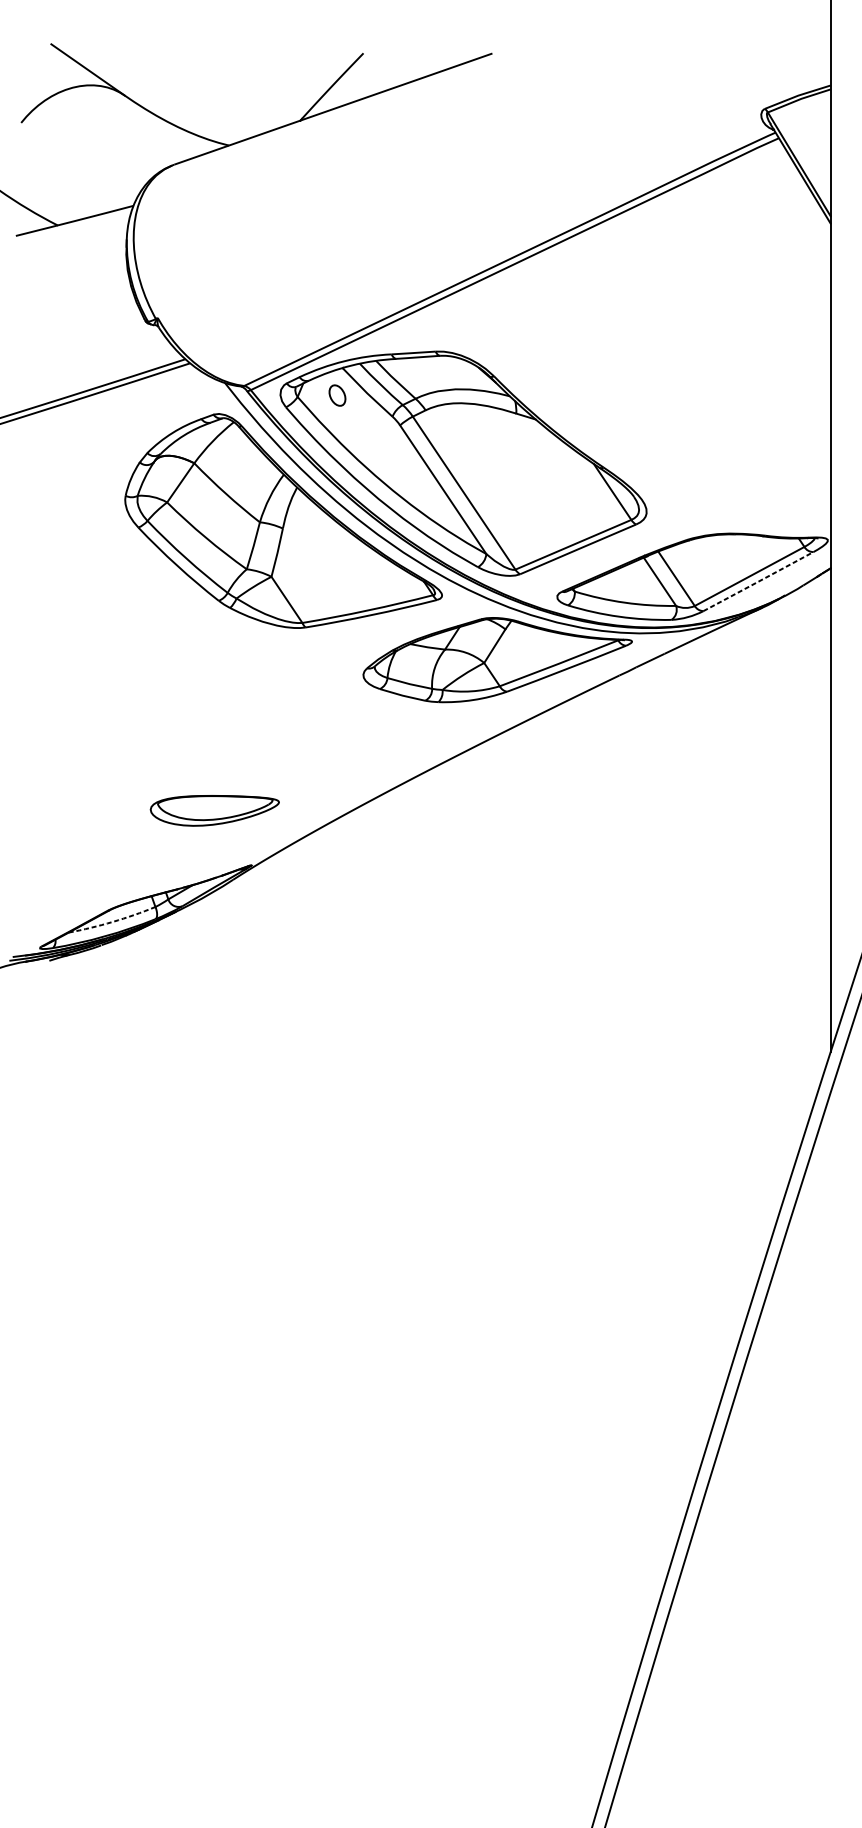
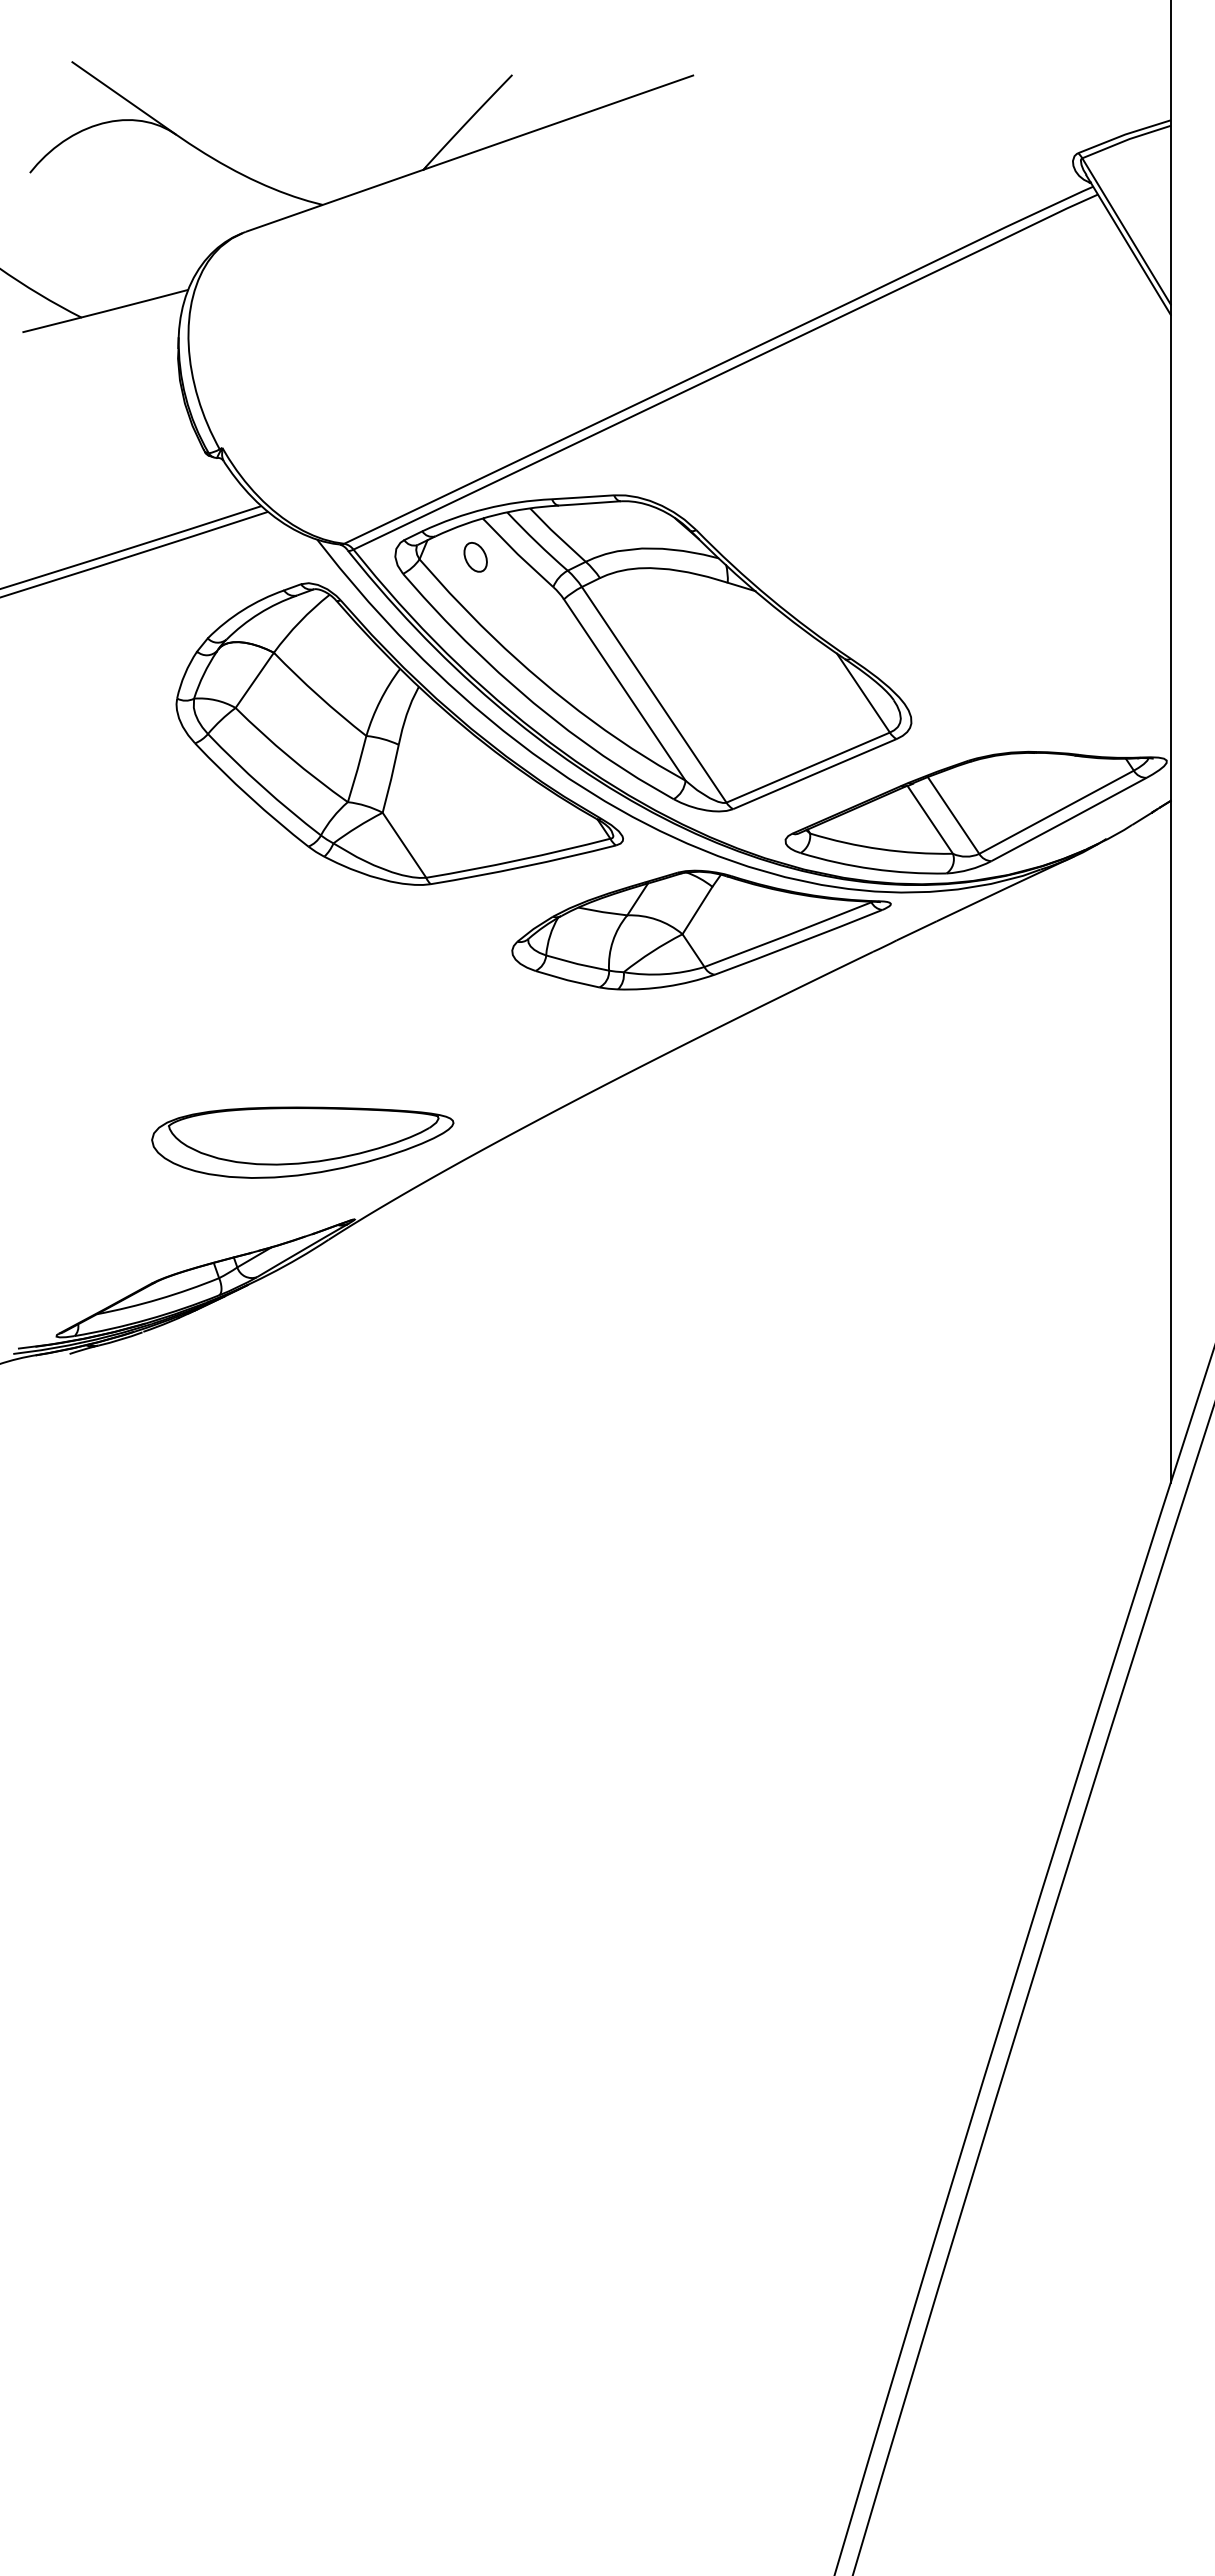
arc: (758, 581) -> (1069, 819), dashed -> solid
part: (214, 810) -> (302, 1142), size x1.67
arc: (112, 922) -> (158, 1299), dashed -> solid

